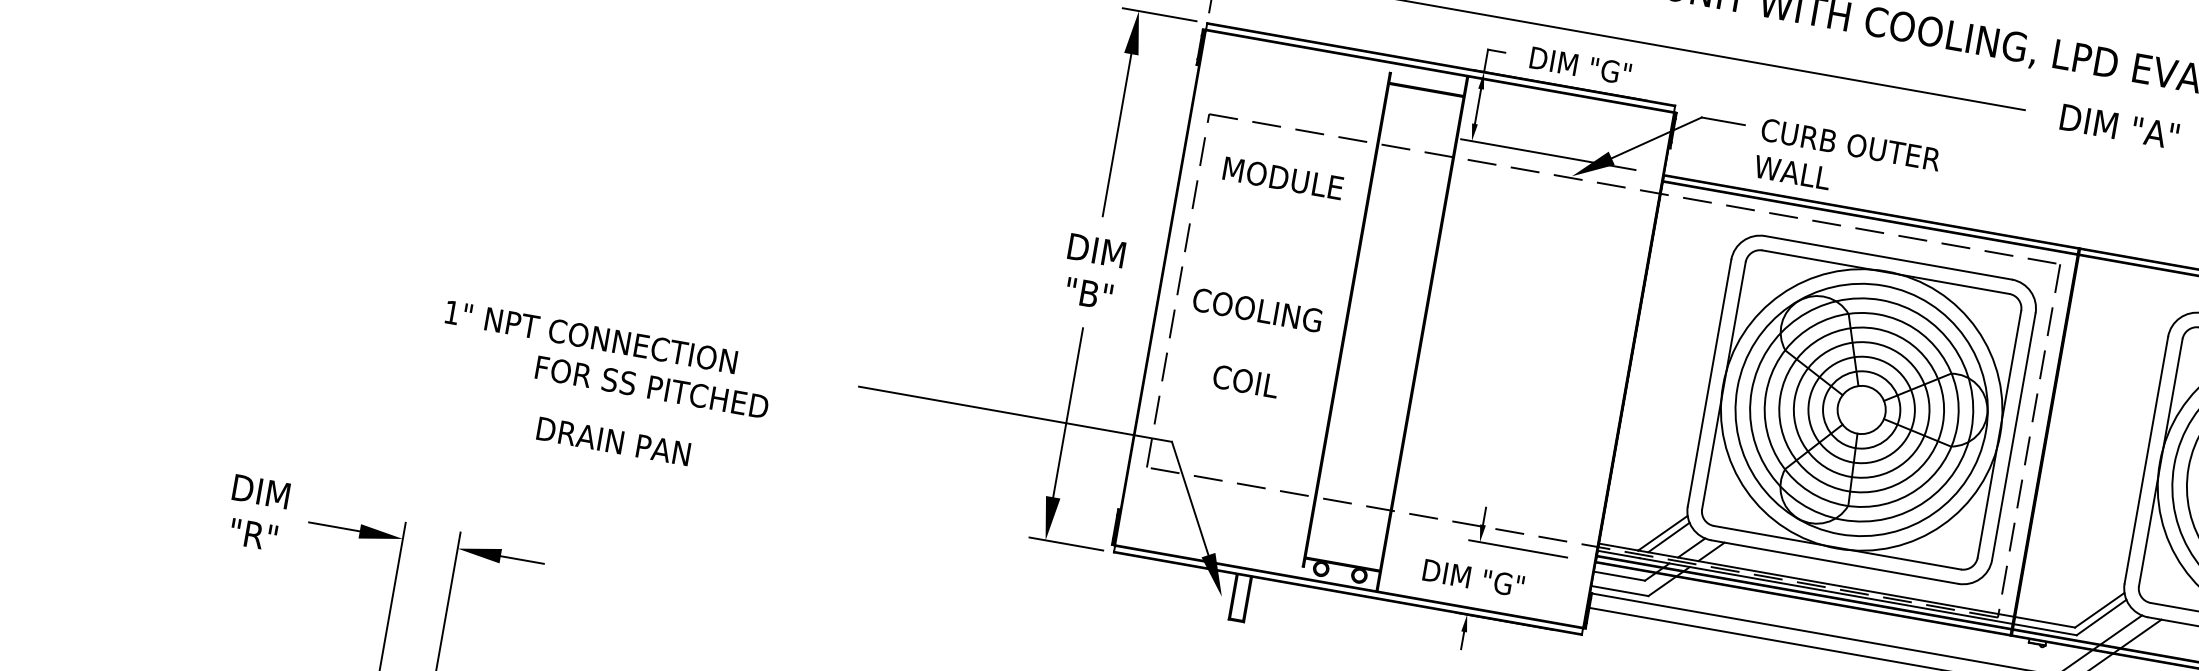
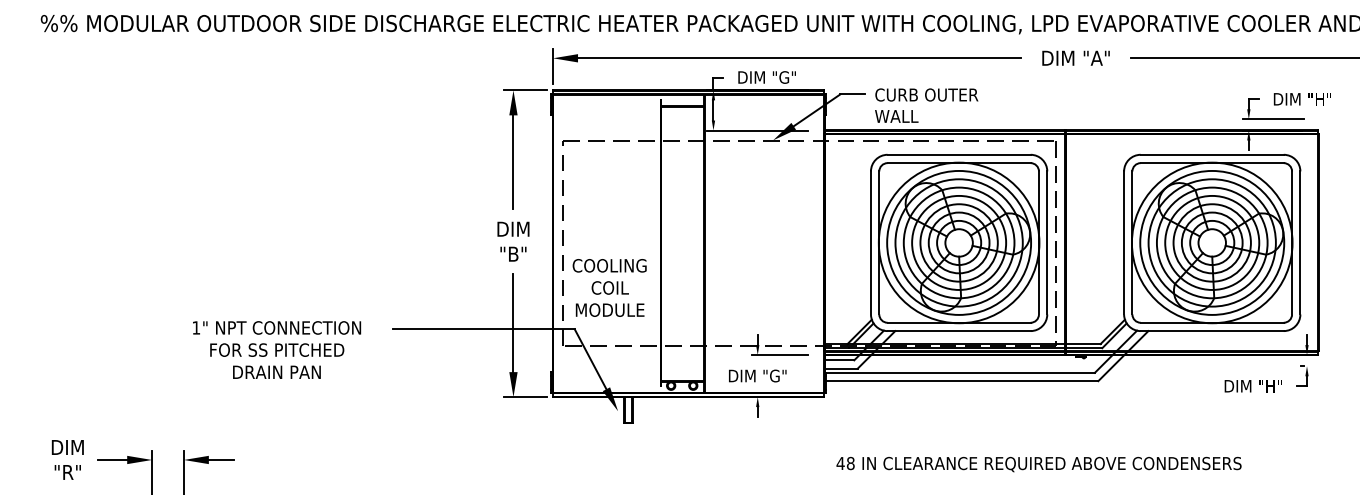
text: (1282, 177) -> (609, 309), moved
text: (1257, 309) -> (609, 265), moved
text: (592, 336) -> (277, 327), moved
text: (613, 439) -> (276, 371), moved

